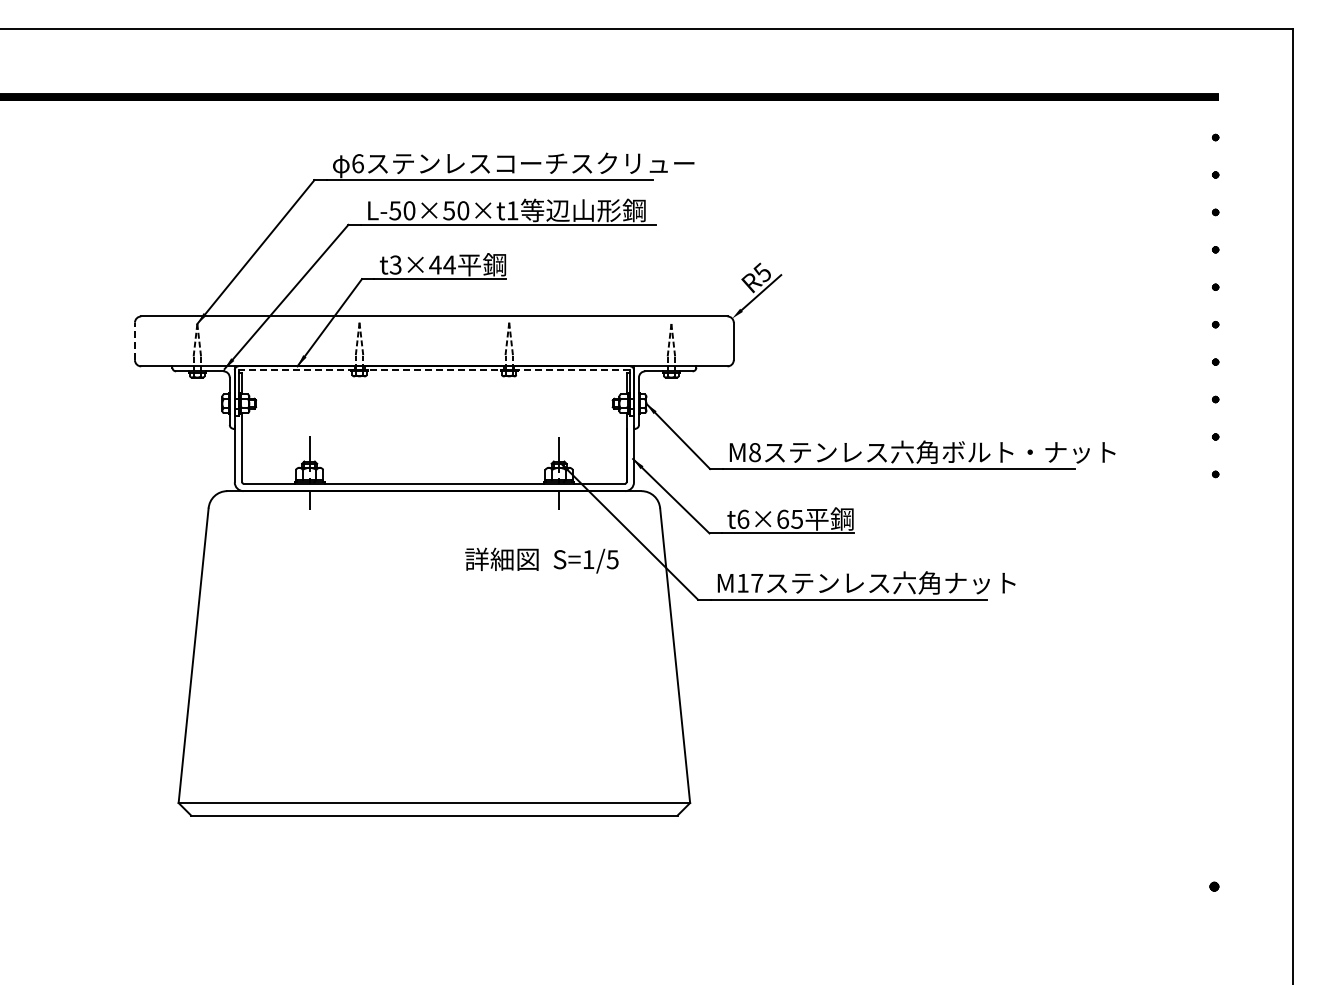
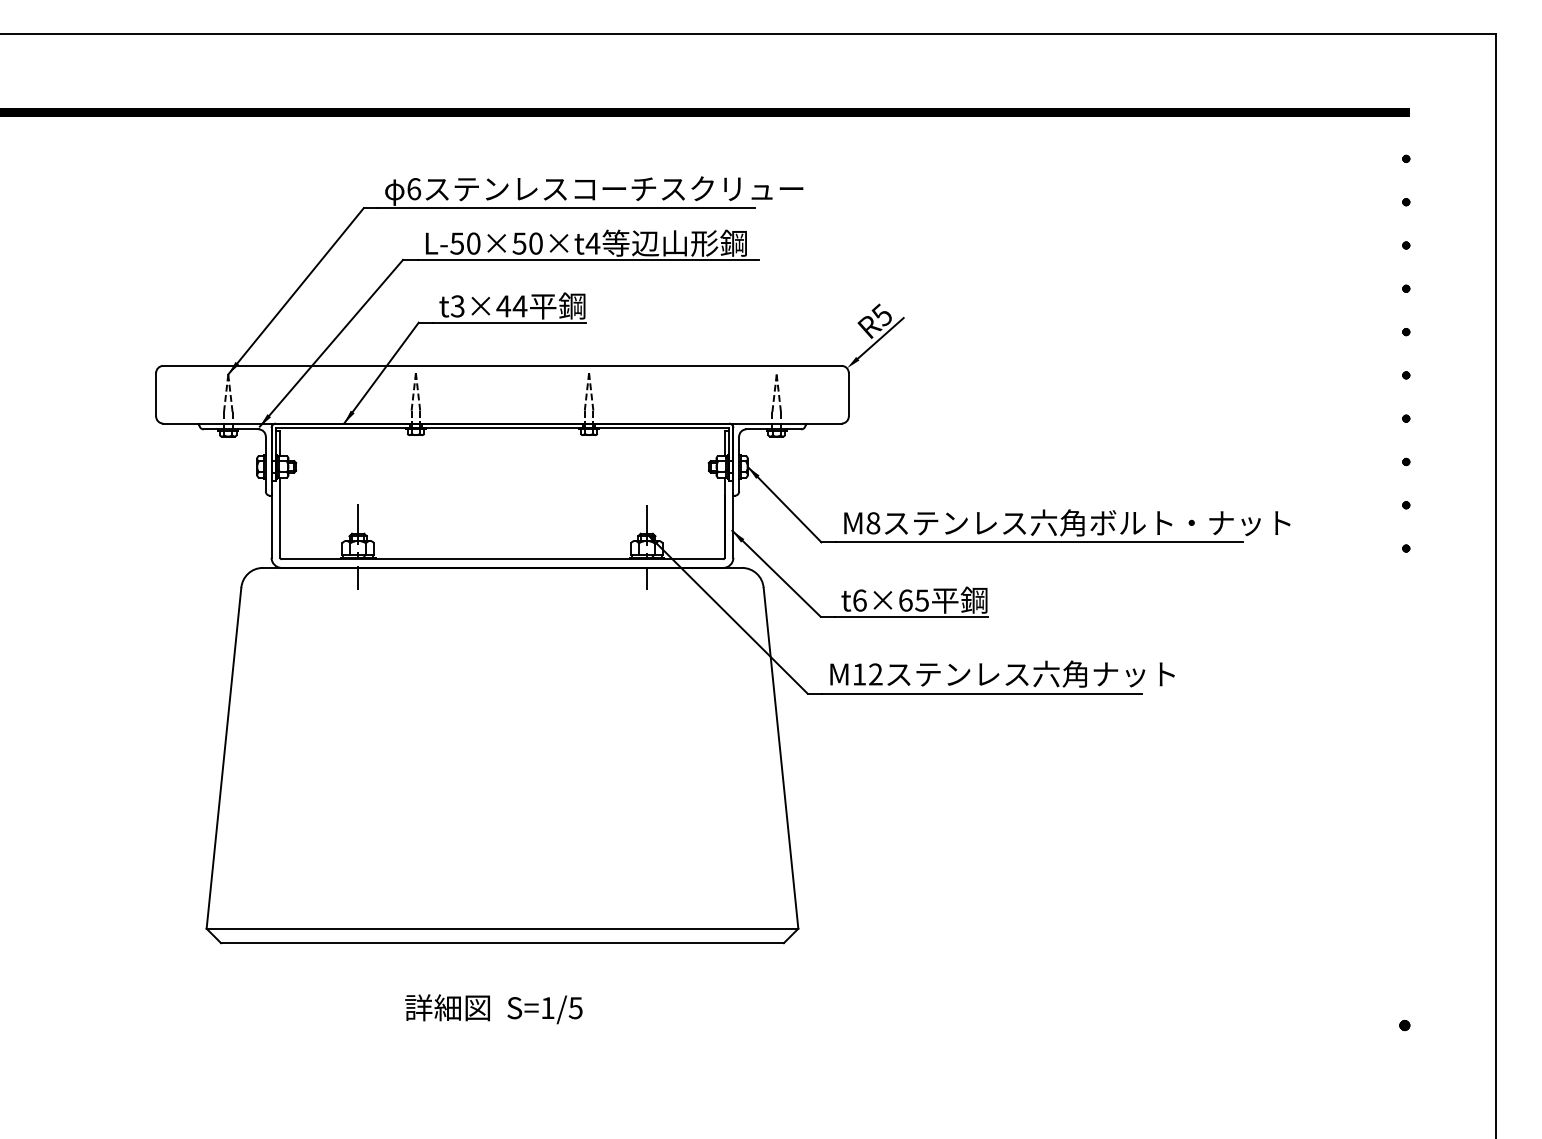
text: (512, 210) -> (592, 243), L-50×50×t1 -> L-50×50×t4
line: (134, 341) -> (155, 394), dashed -> solid
line: (434, 370) -> (502, 428), dashed -> solid
text: (541, 560) -> (493, 1009), moved
text: (757, 582) -> (876, 673), M17 -> M12

